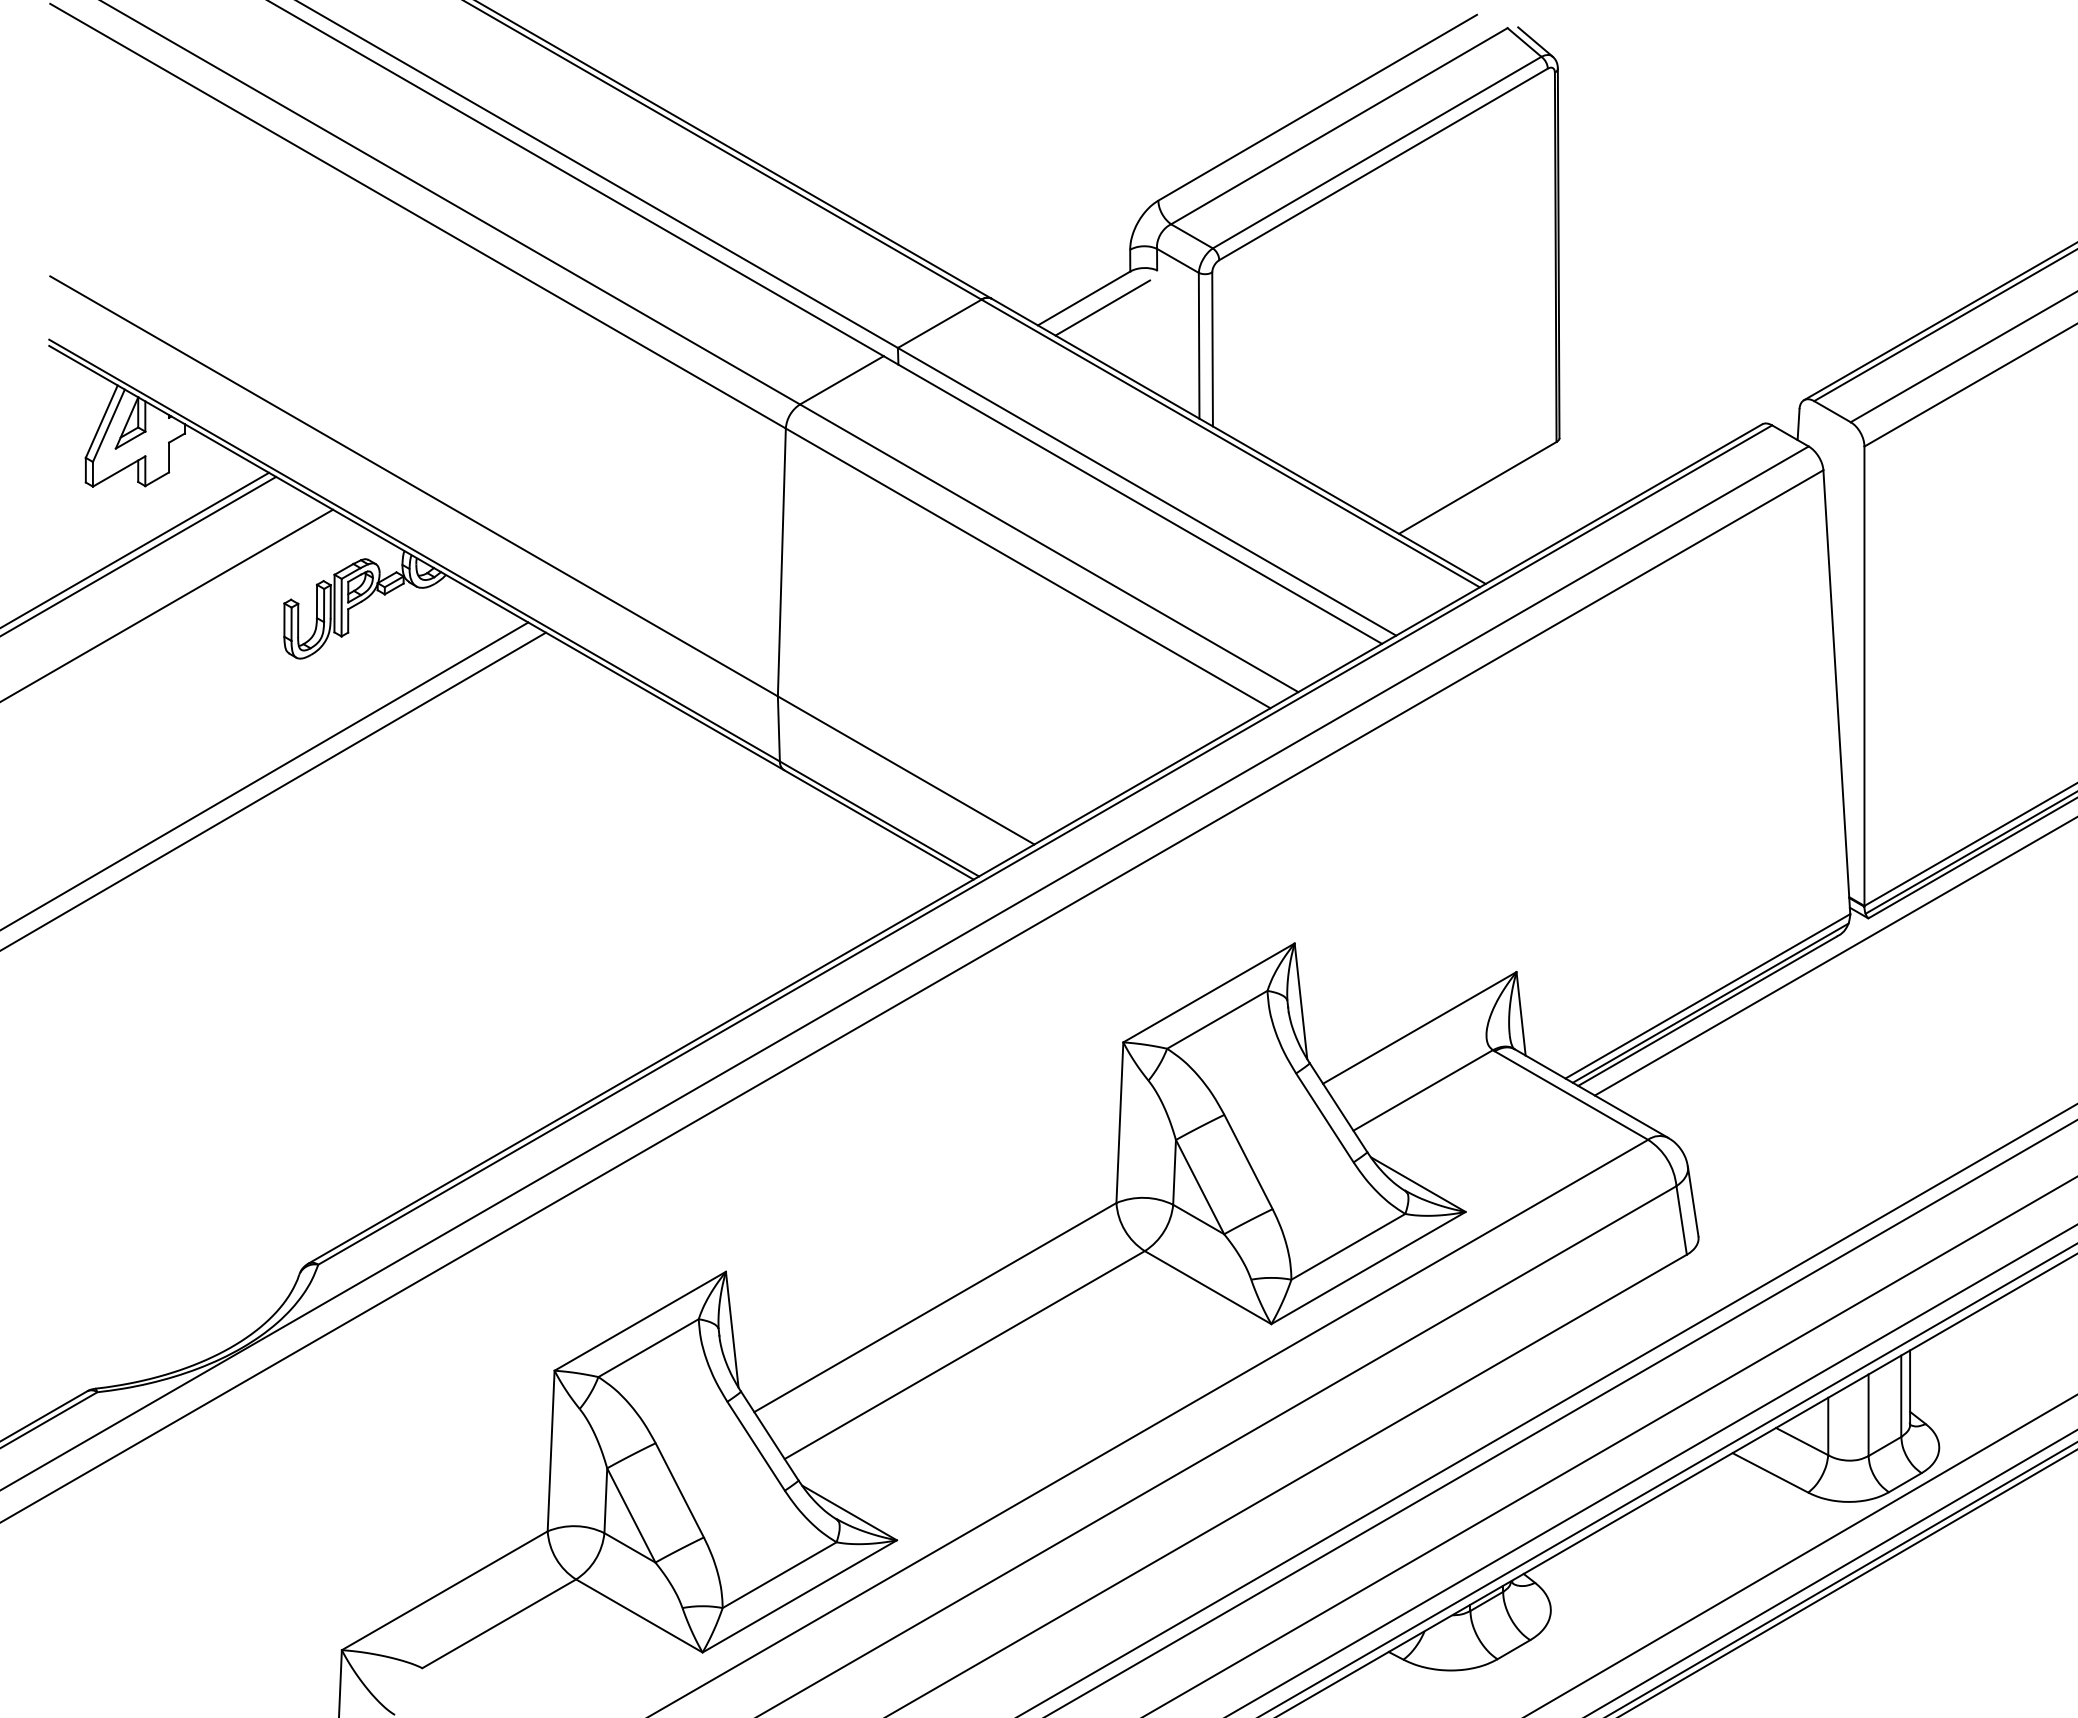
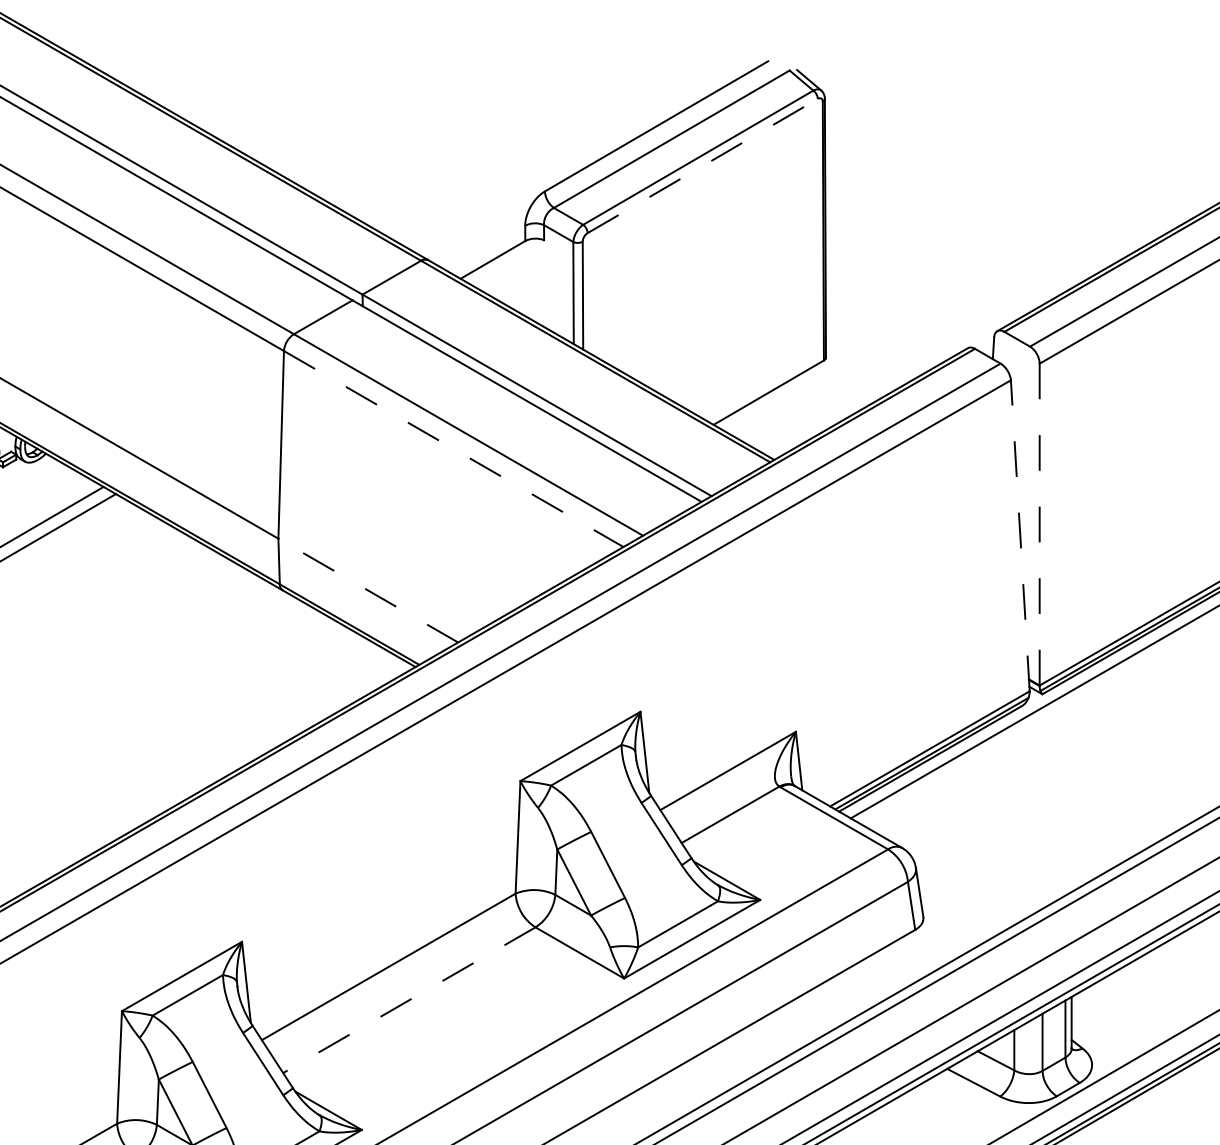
line: (1383, 164) -> (702, 166), solid -> dashed
line: (1102, 307) -> (505, 266), removed
line: (1028, 568) -> (453, 449), solid -> dashed
line: (1864, 676) -> (1039, 524), solid -> dashed
line: (1836, 691) -> (1020, 535), solid -> dashed
line: (905, 770) -> (367, 590), solid -> dashed
line: (964, 1355) -> (409, 1000), solid -> dashed

